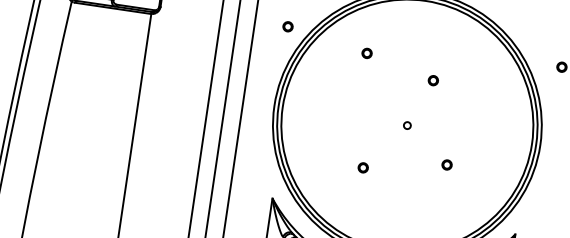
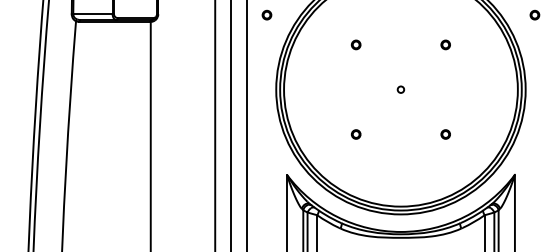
part: (287, 25) -> (266, 14), moved
part: (366, 52) -> (355, 44), moved
part: (433, 80) -> (445, 44), moved
part: (446, 164) -> (445, 134), moved
part: (362, 167) -> (355, 134), moved

